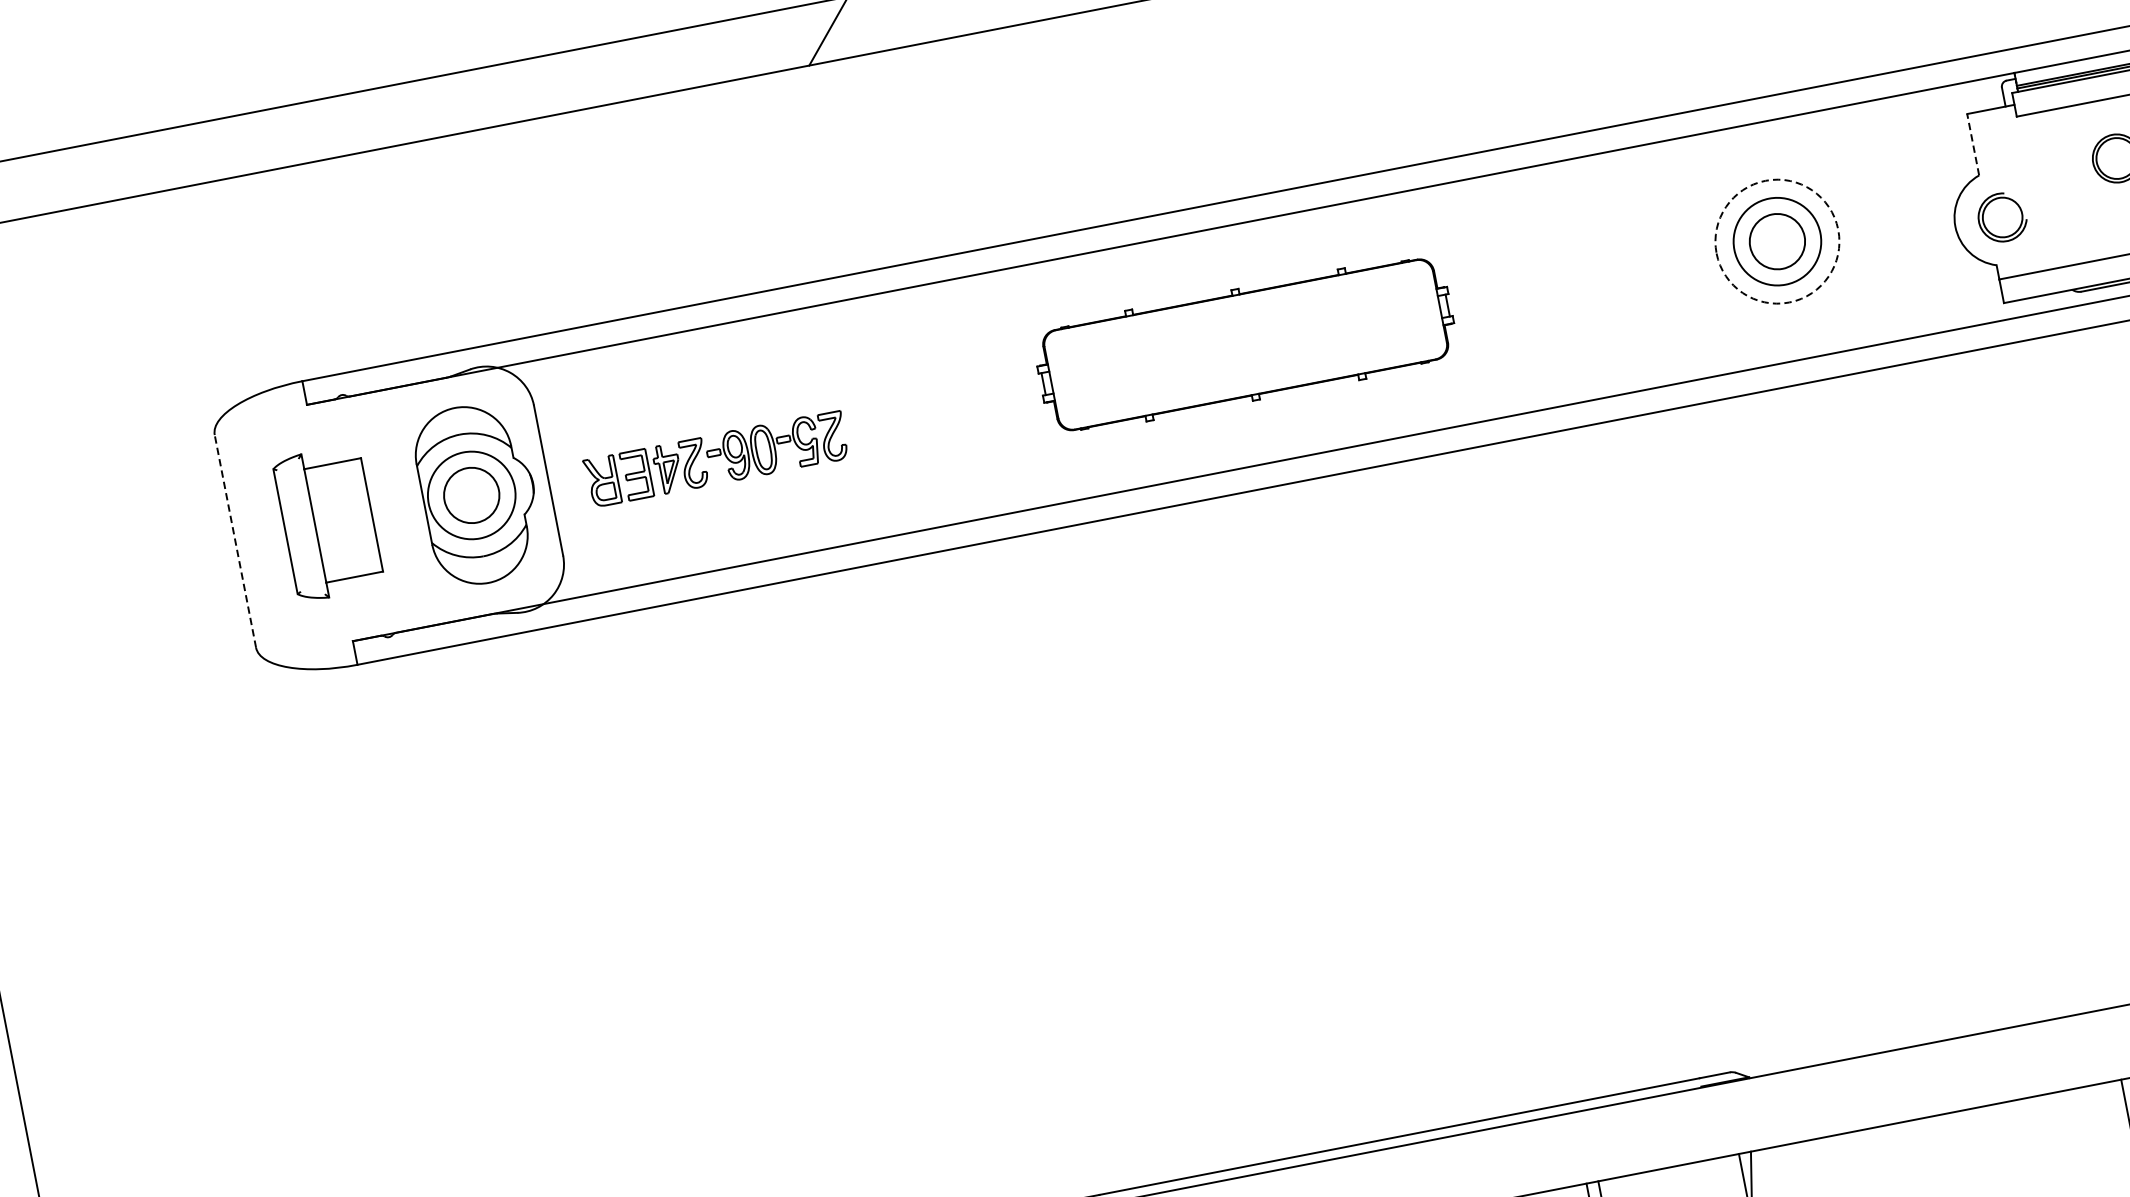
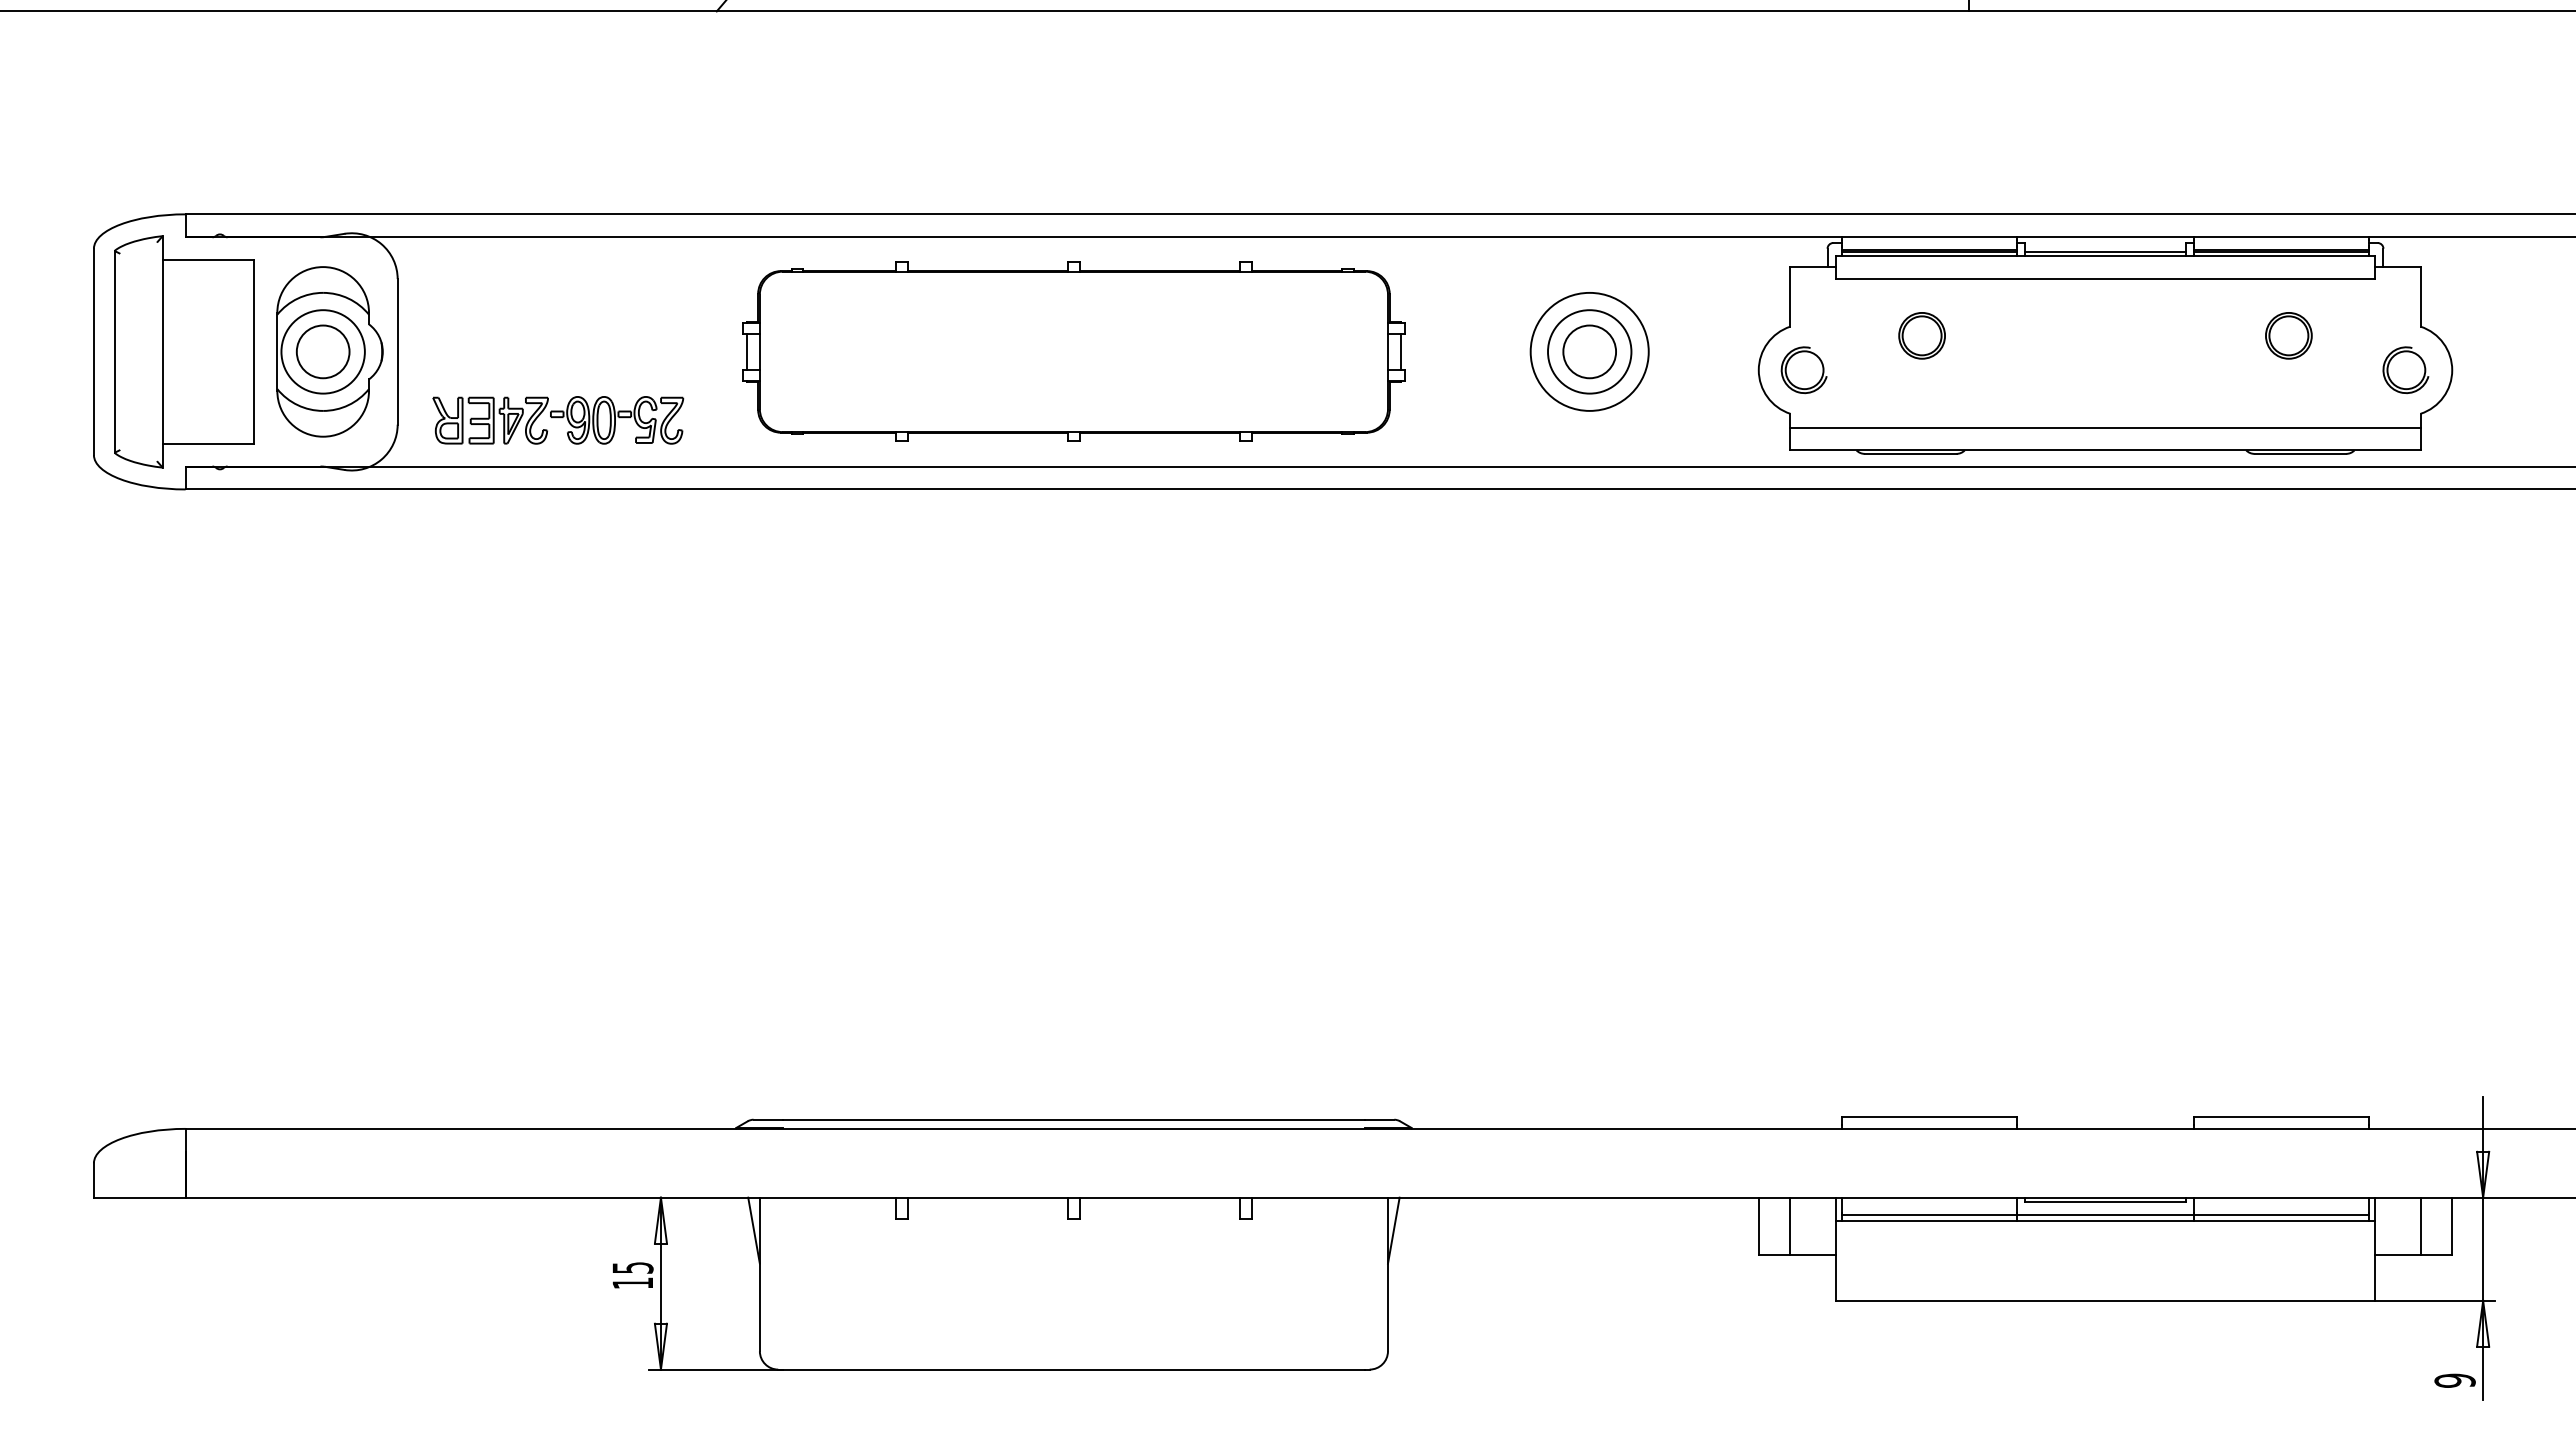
line: (1973, 144) -> (1790, 296), dashed -> solid
circle: (1777, 241) -> (1589, 351), dashed -> solid
part: (1245, 344) -> (1073, 351), size x1.67
part: (716, 459) -> (558, 420), moved
part: (328, 522) -> (184, 351), size x1.67
line: (234, 541) -> (93, 351), dashed -> solid

